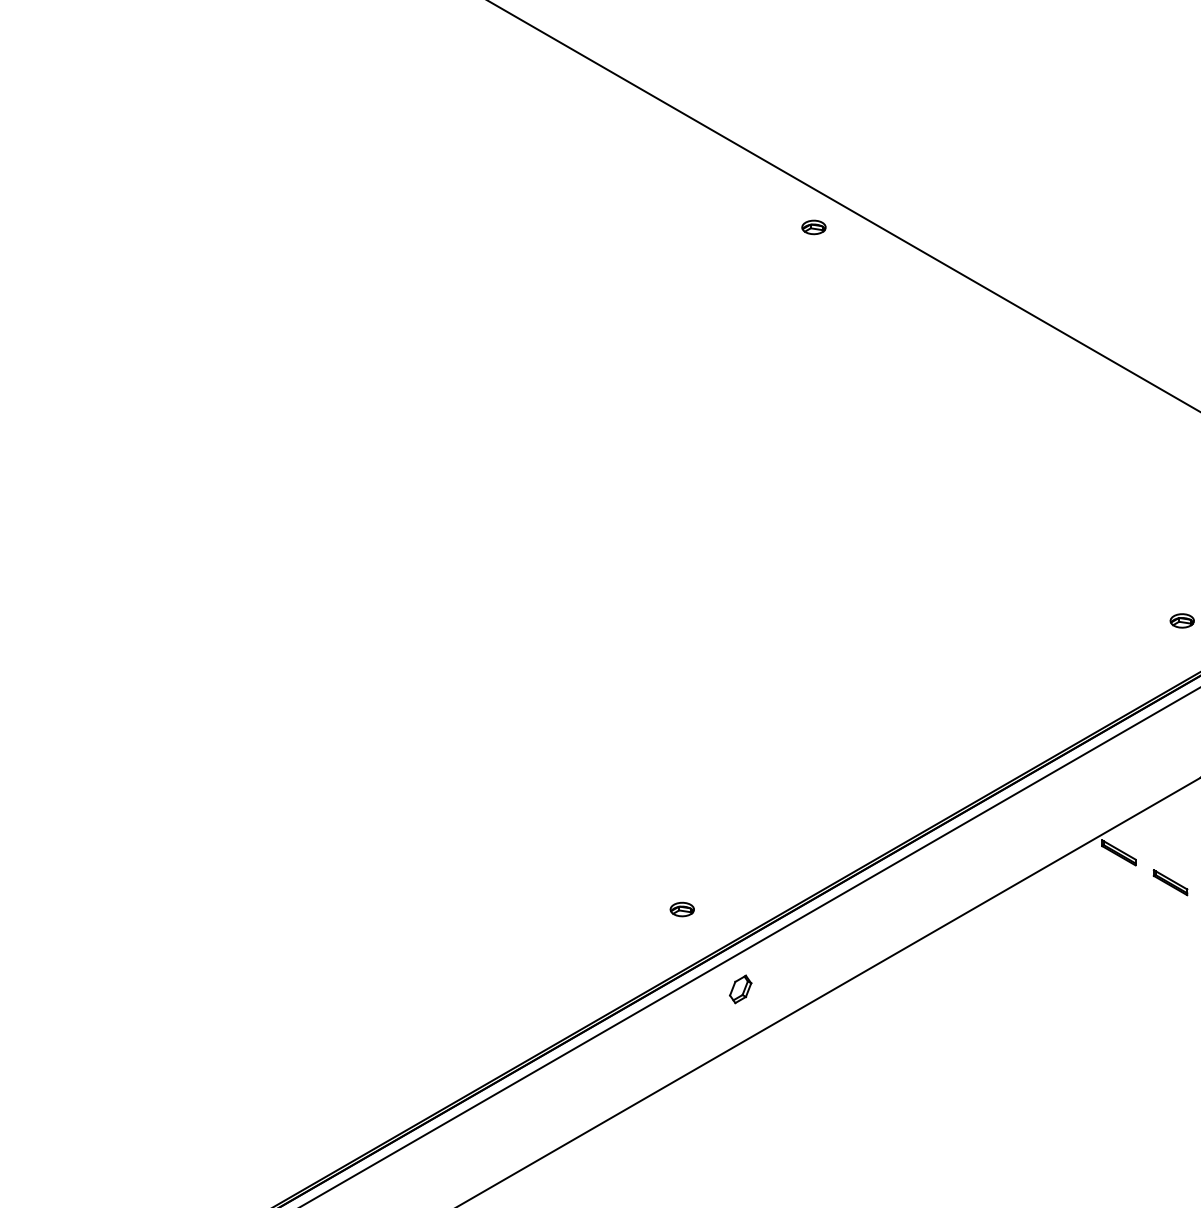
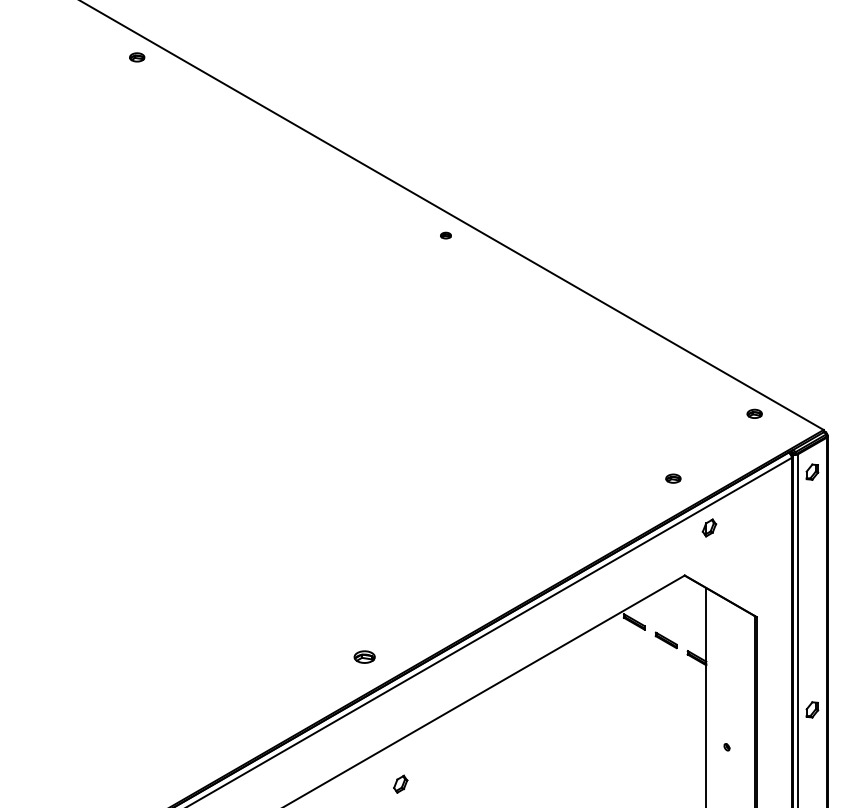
part: (813, 227) -> (445, 235), size x0.7
part: (682, 908) -> (364, 656), size x1.4
part: (740, 988) -> (400, 783), moved

